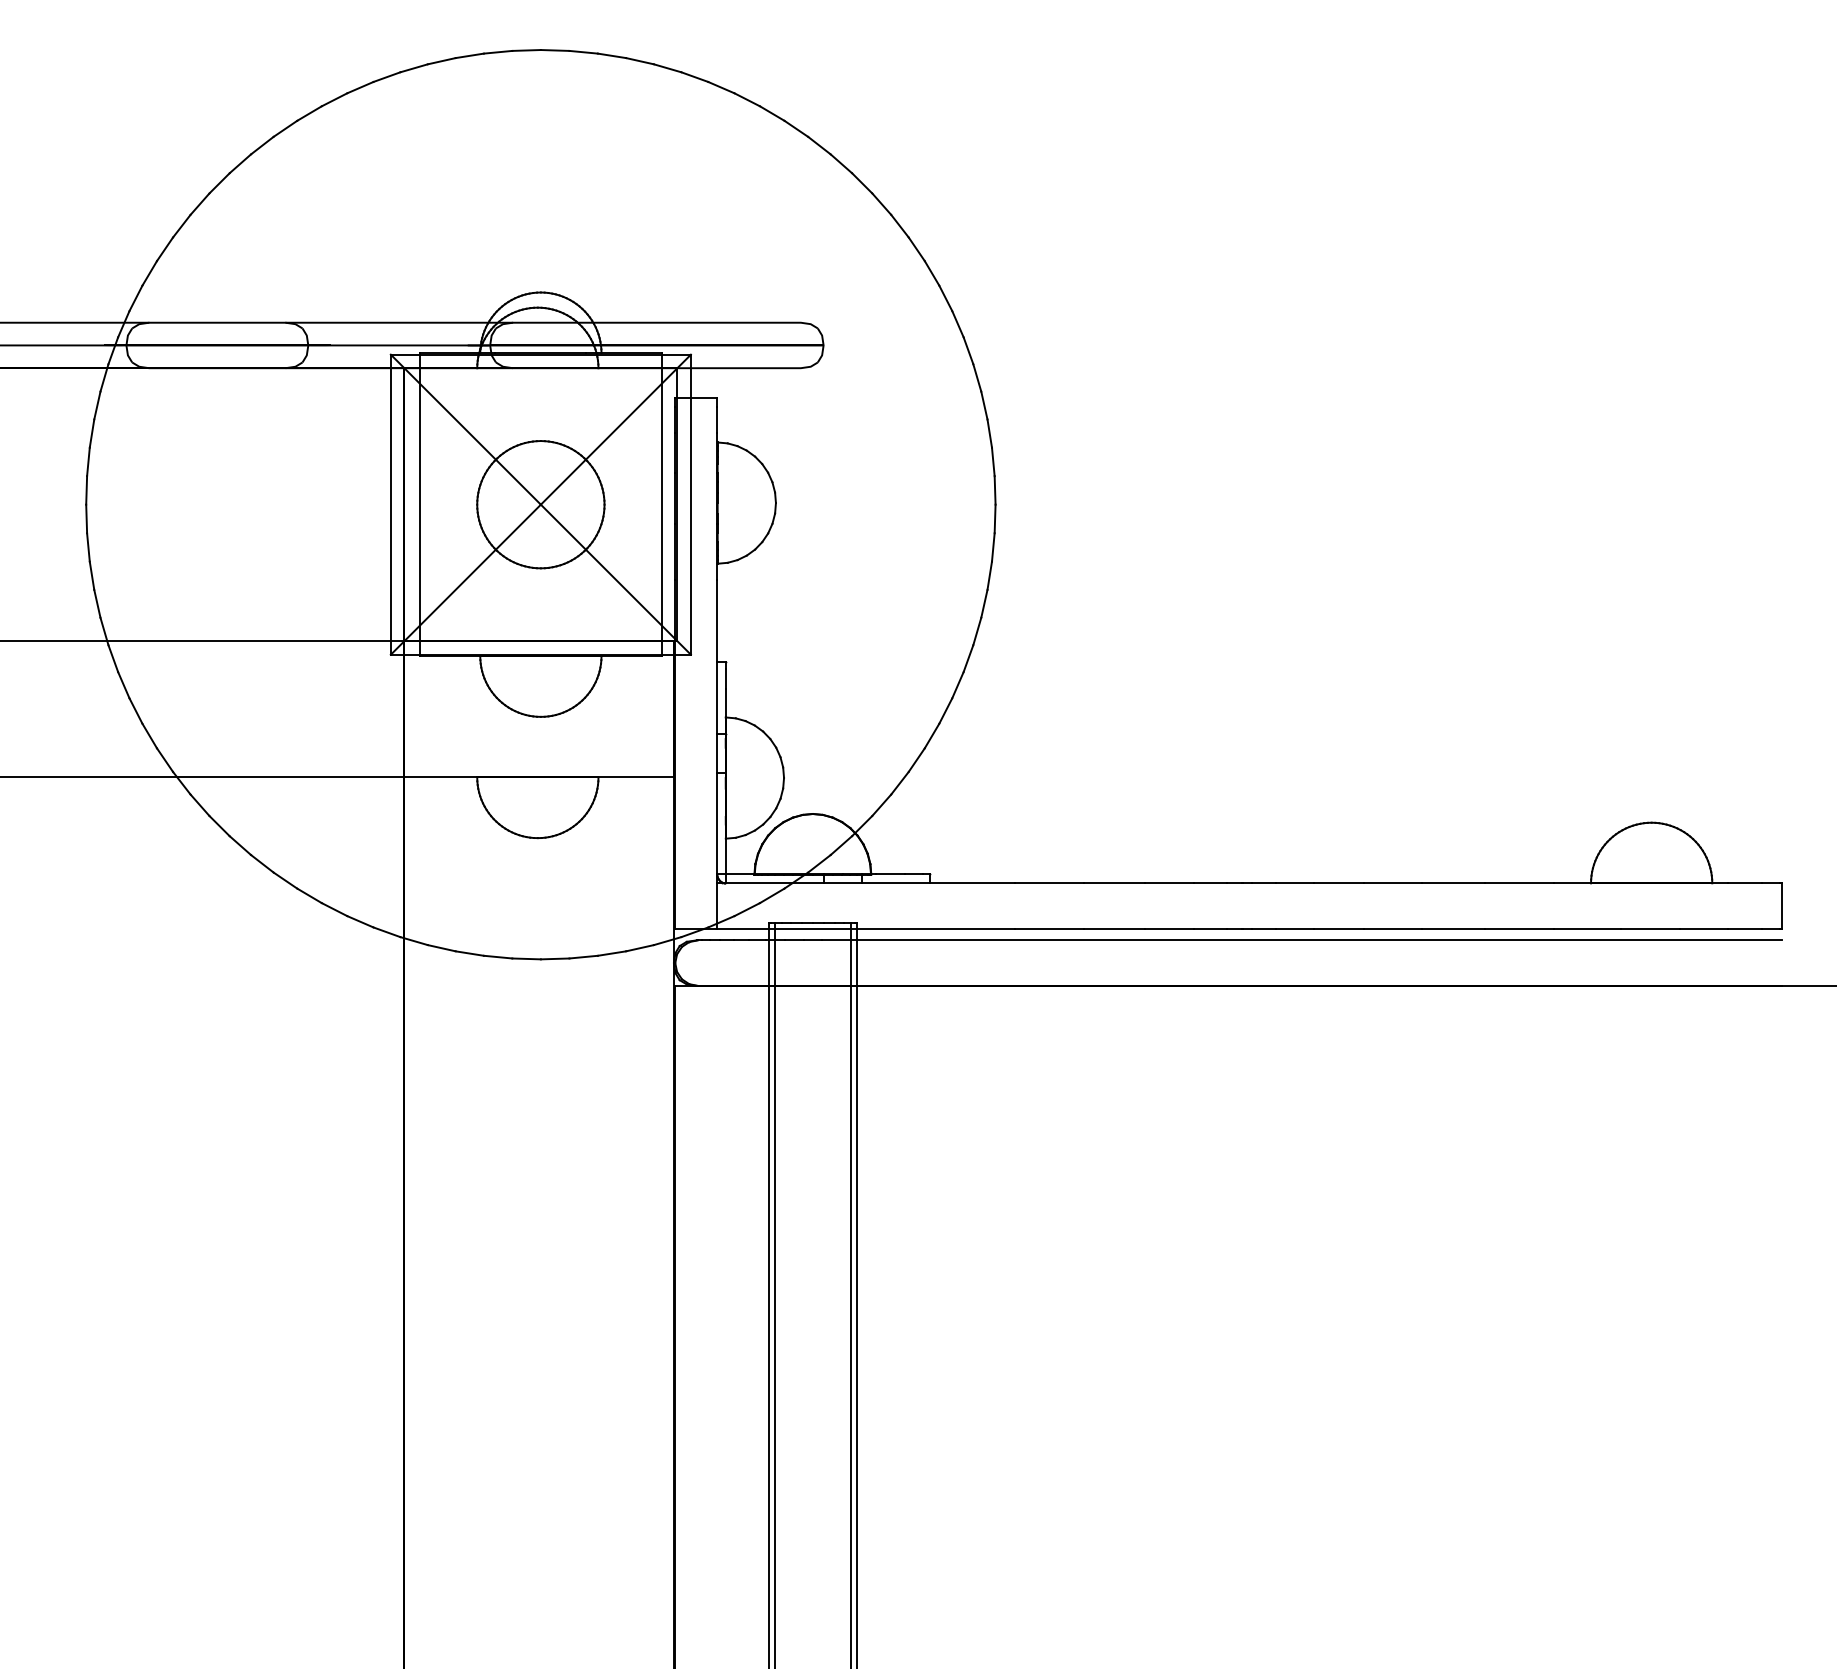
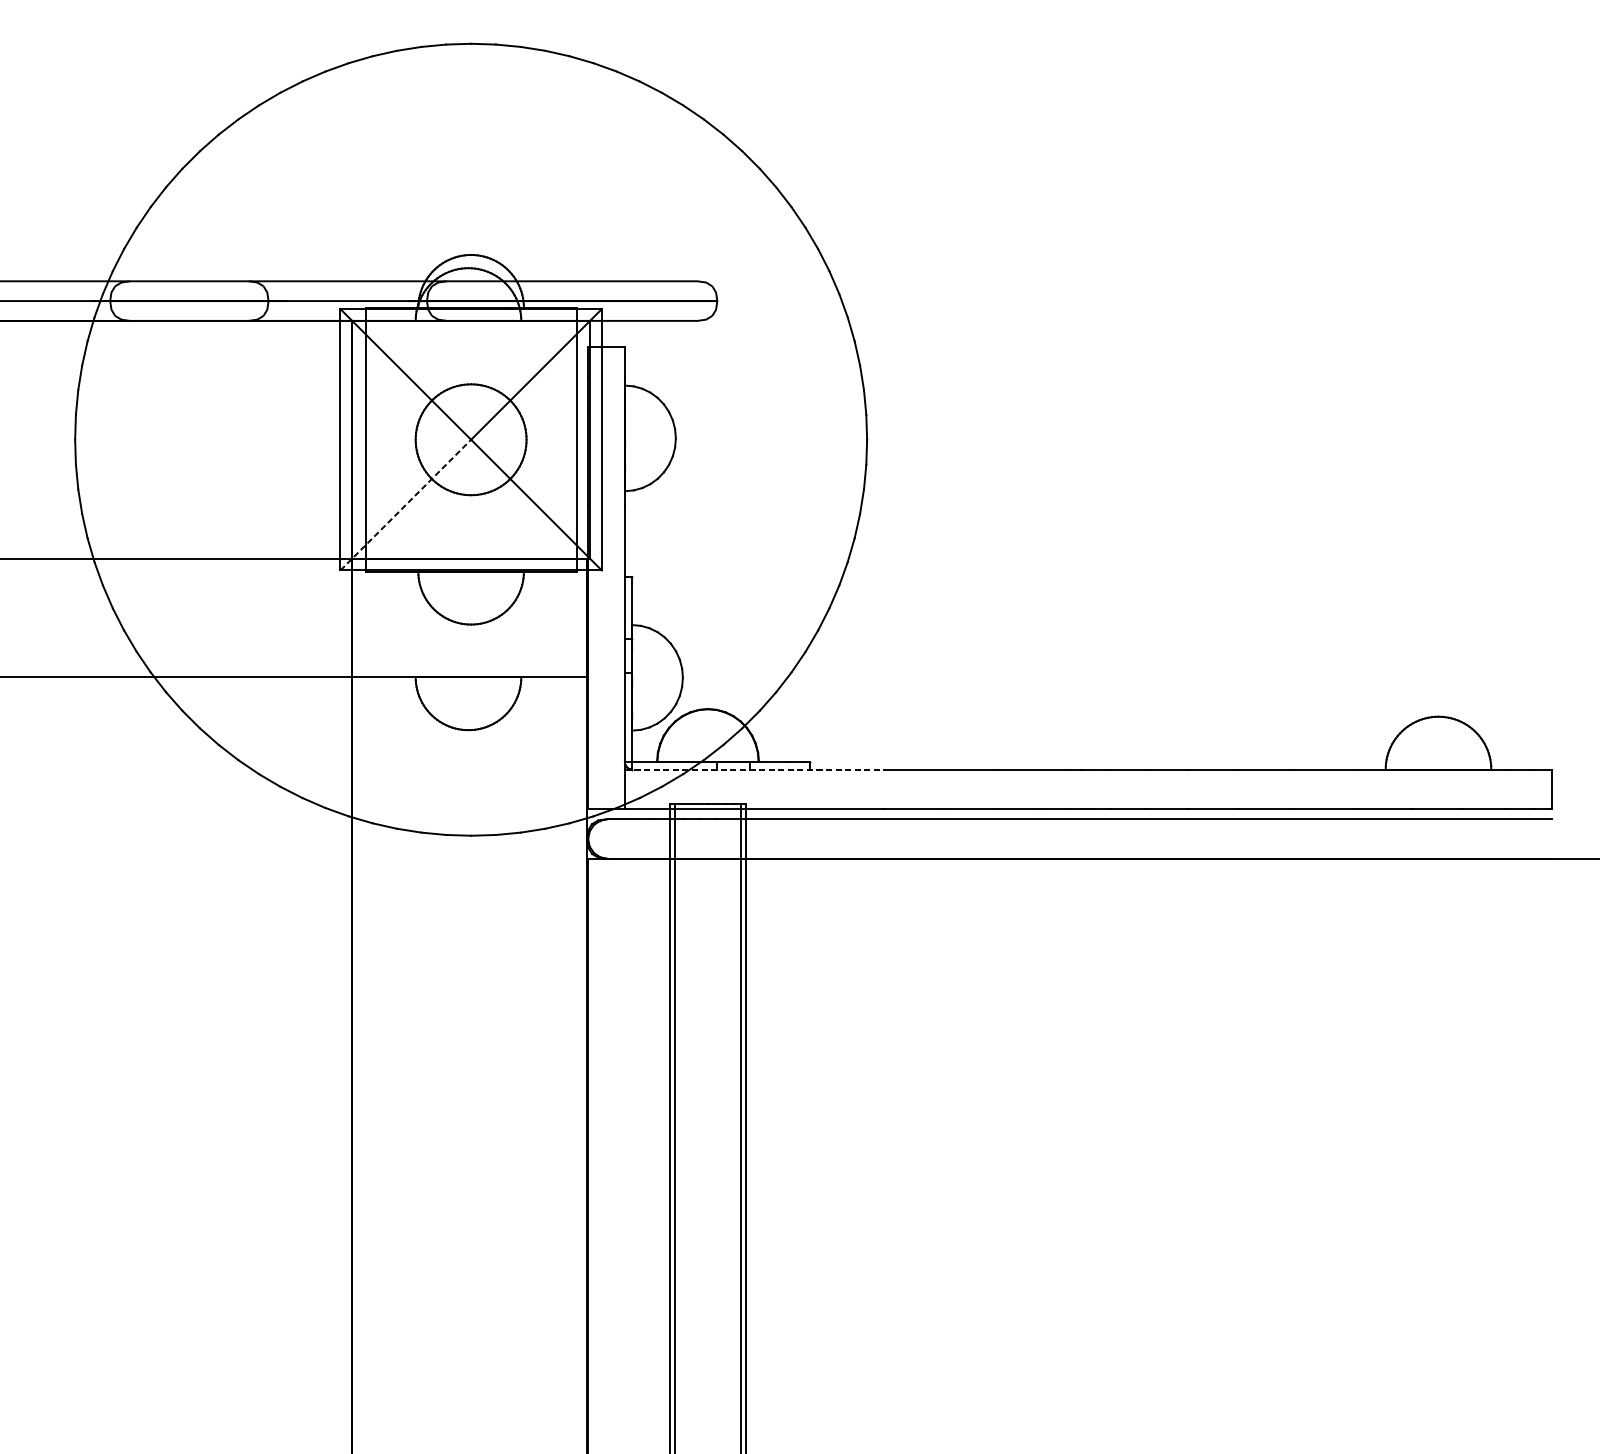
line: (466, 579) -> (406, 504), solid -> dashed
line: (866, 883) -> (754, 769), solid -> dashed

